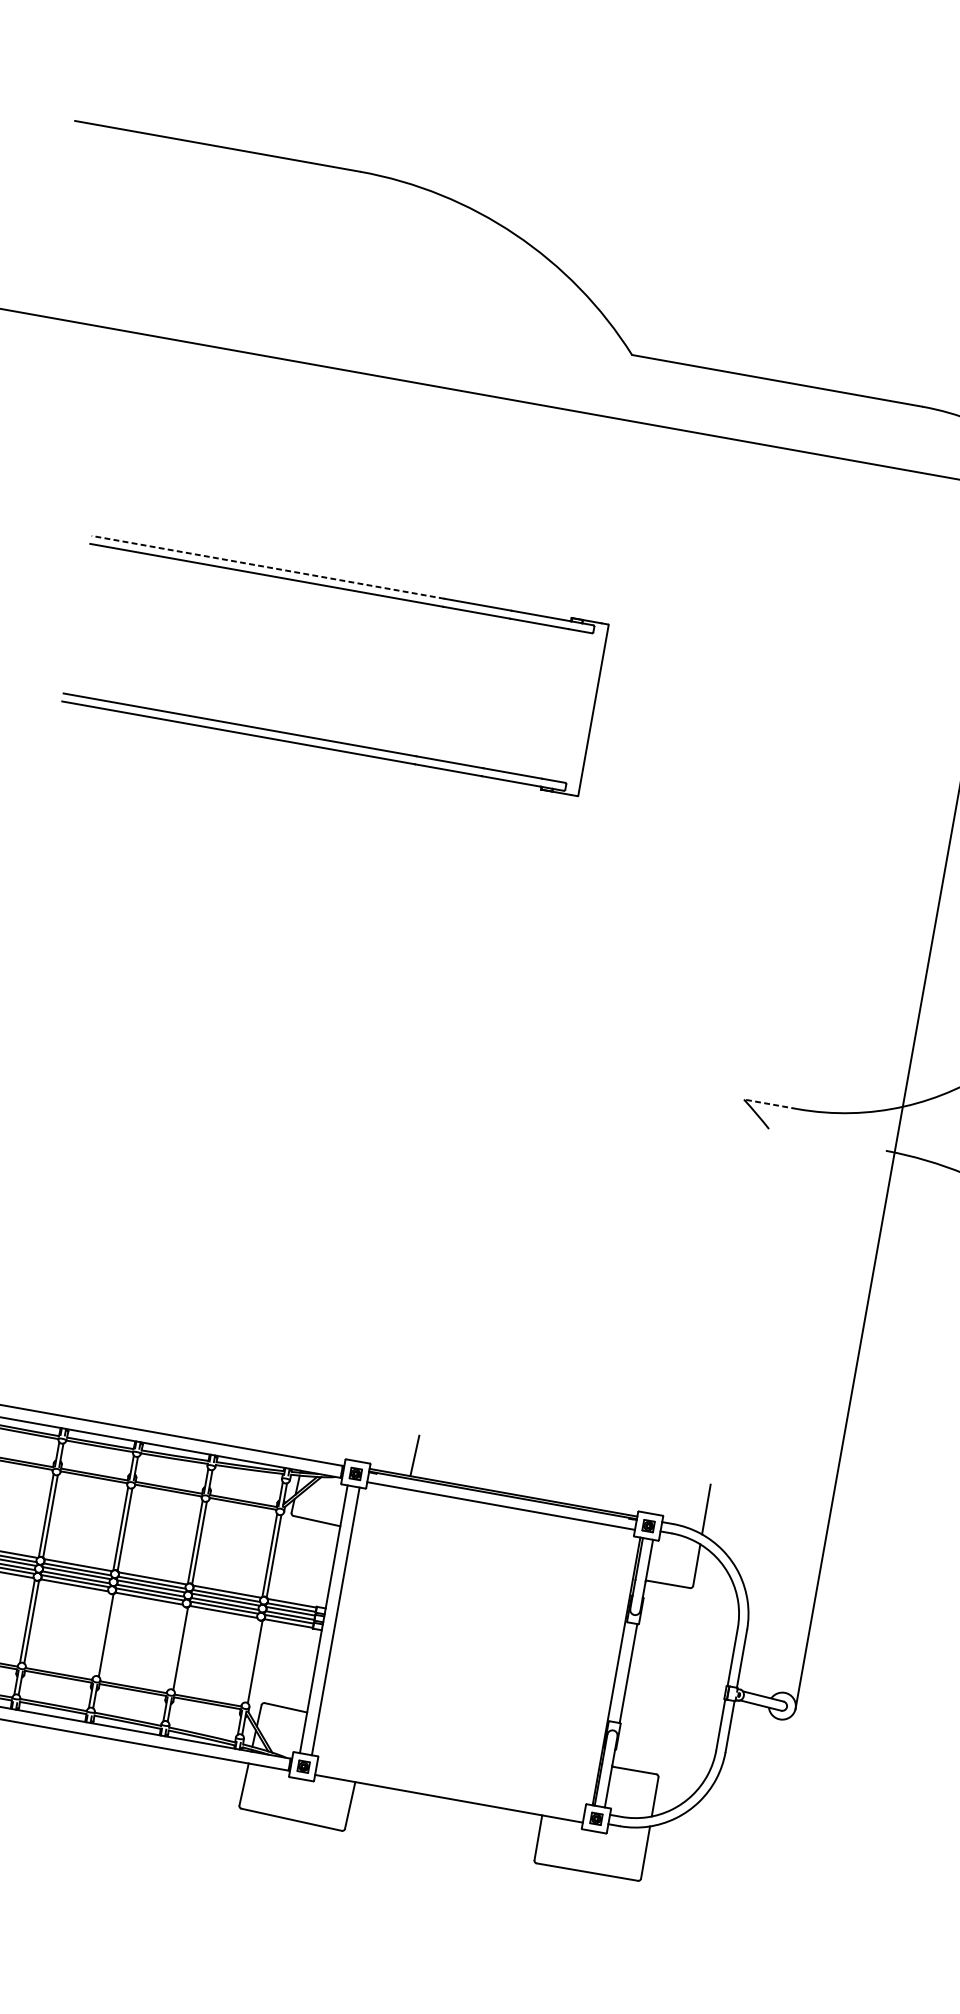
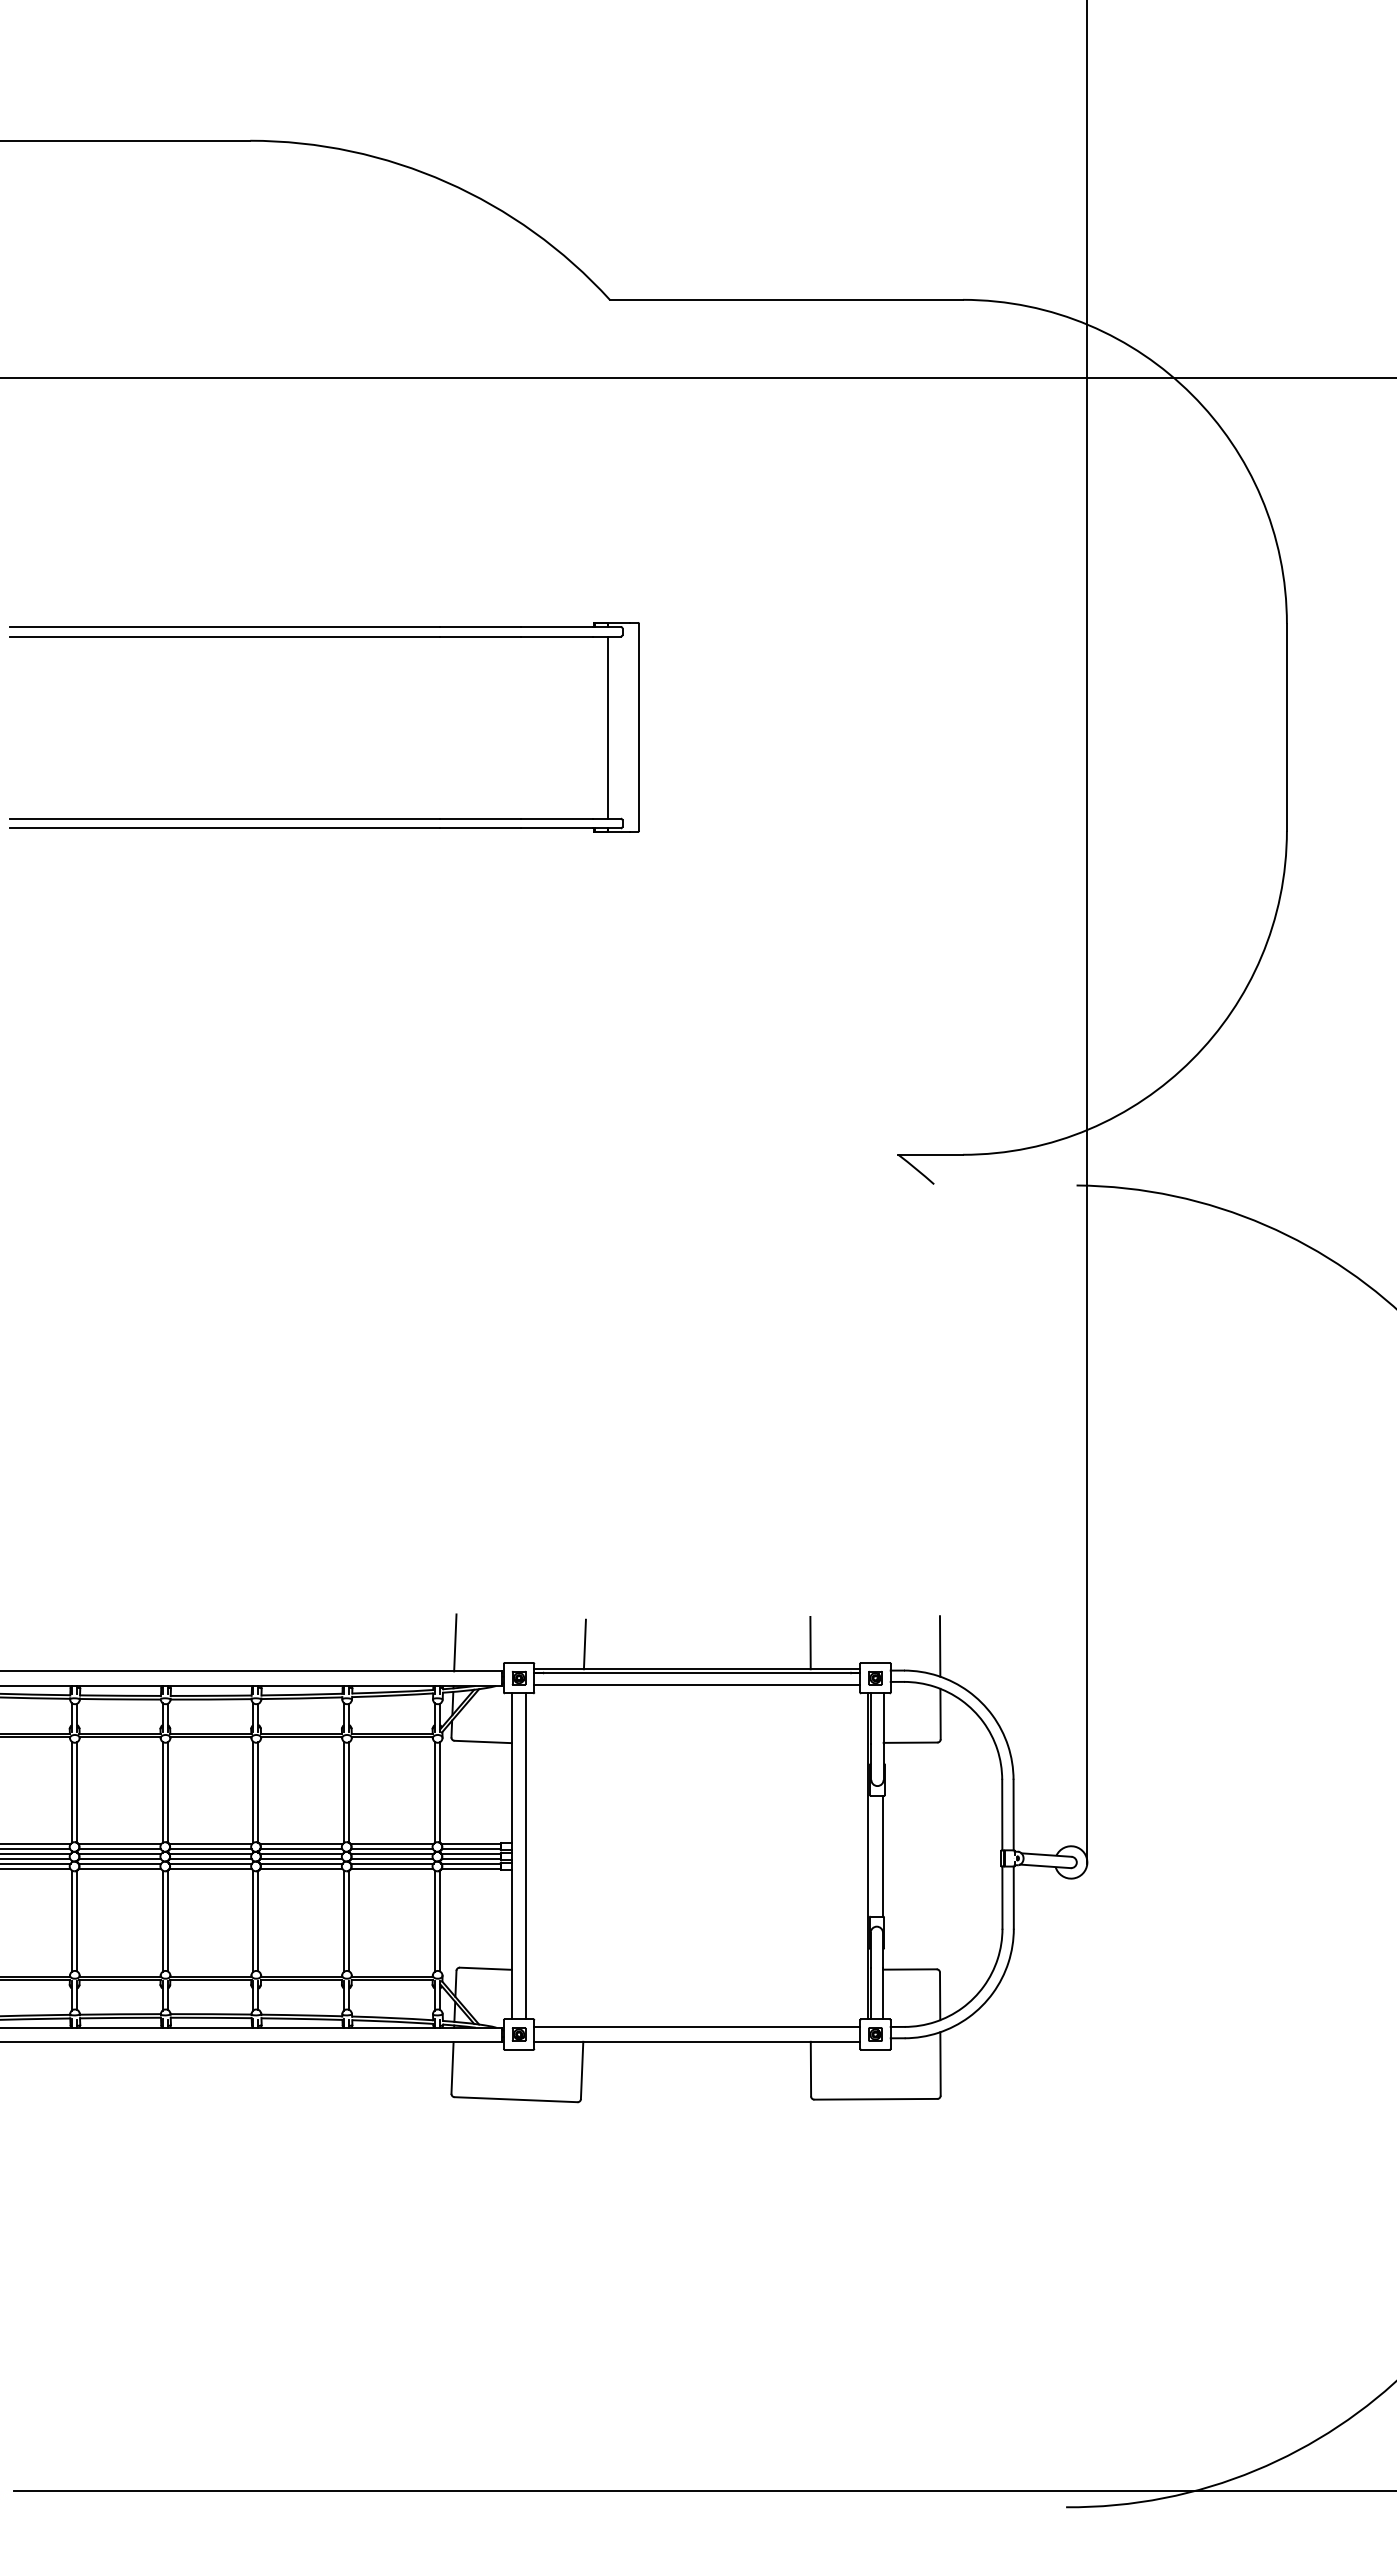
line: (268, 567) -> (225, 626), dashed -> solid
line: (567, 705) -> (607, 727), added
line: (770, 1103) -> (930, 1154), dashed -> solid
line: (308, 1435) -> (455, 1642), added
line: (600, 1487) -> (810, 1642), added
line: (102, 1634) -> (253, 1920), added
line: (176, 1647) -> (344, 1920), added
line: (250, 1660) -> (434, 1920), added
line: (451, 1787) -> (697, 2027), added

